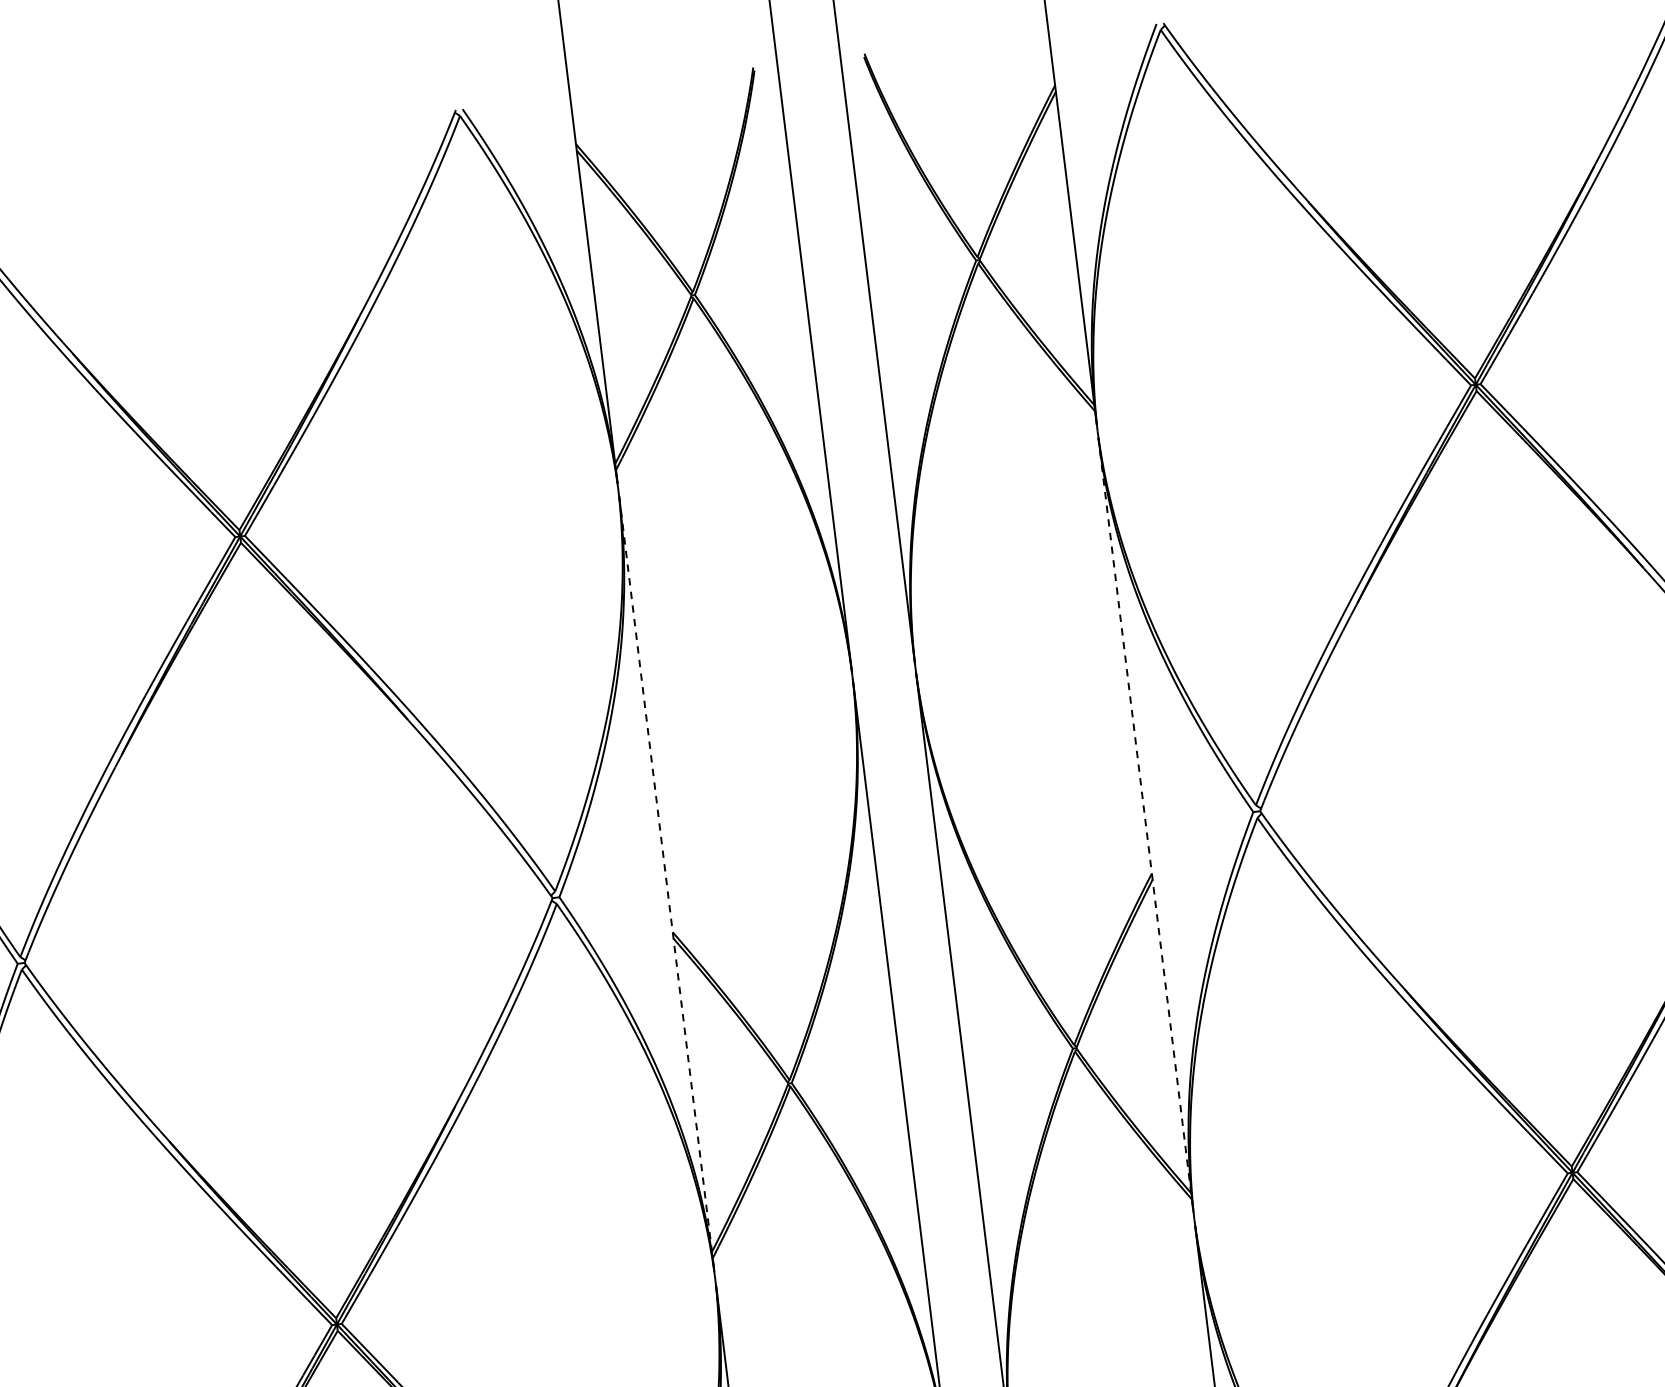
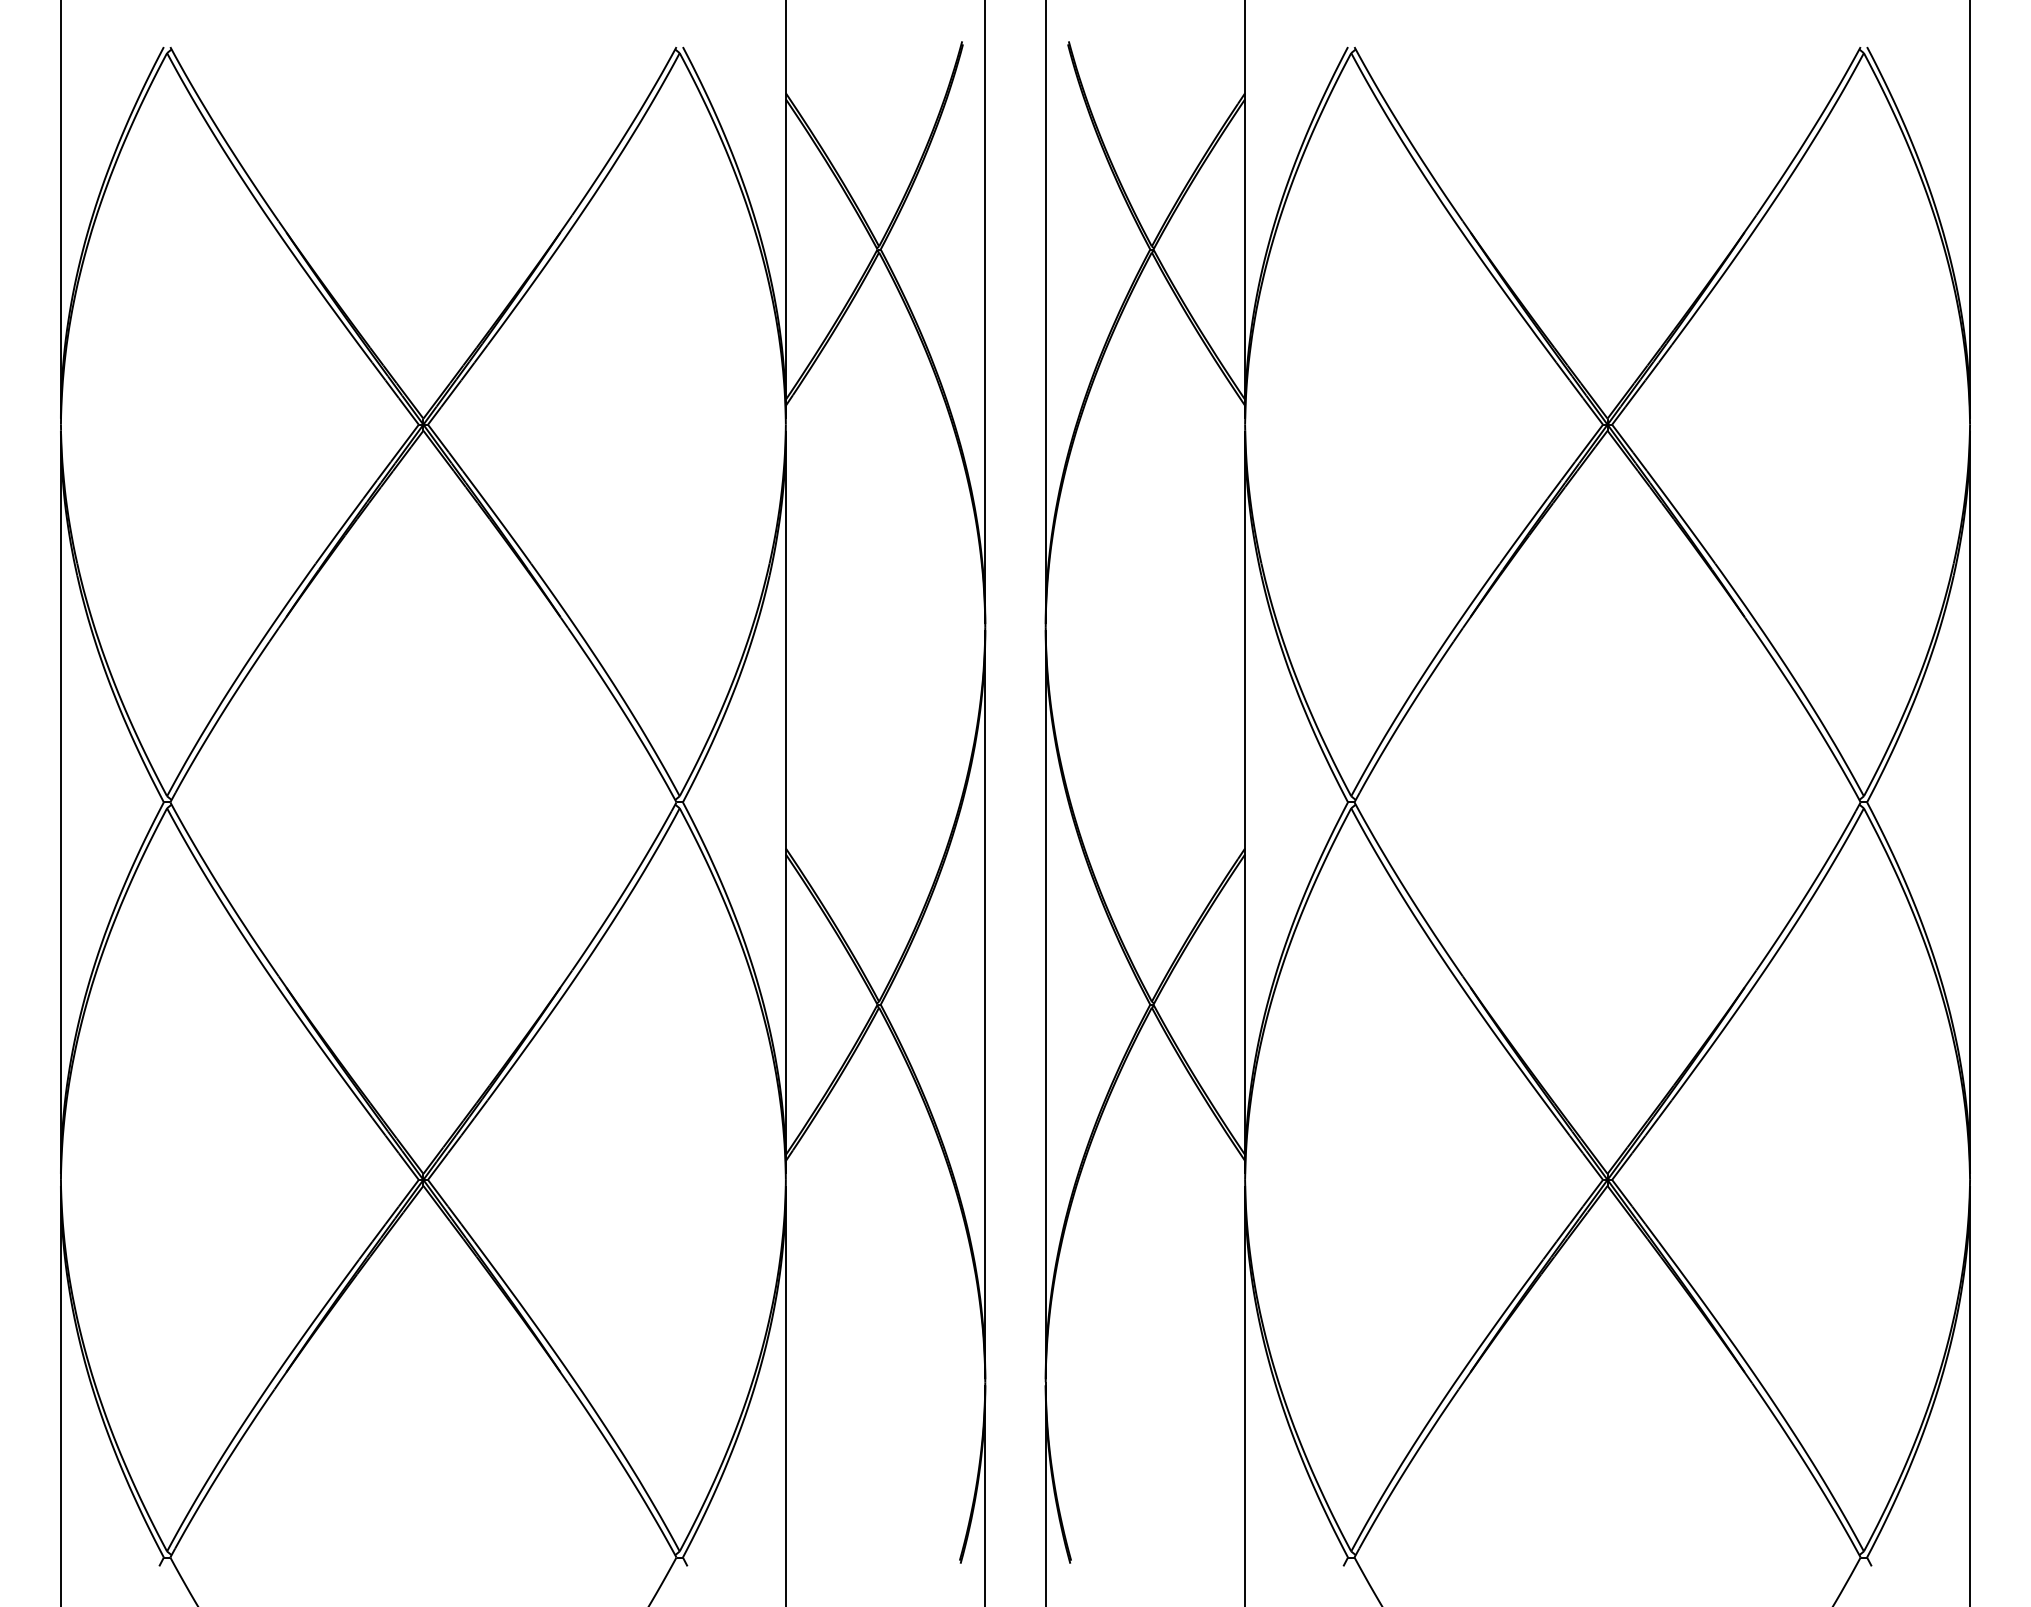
line: (1146, 825) -> (1245, 802), dashed -> solid
line: (666, 884) -> (785, 802), dashed -> solid

